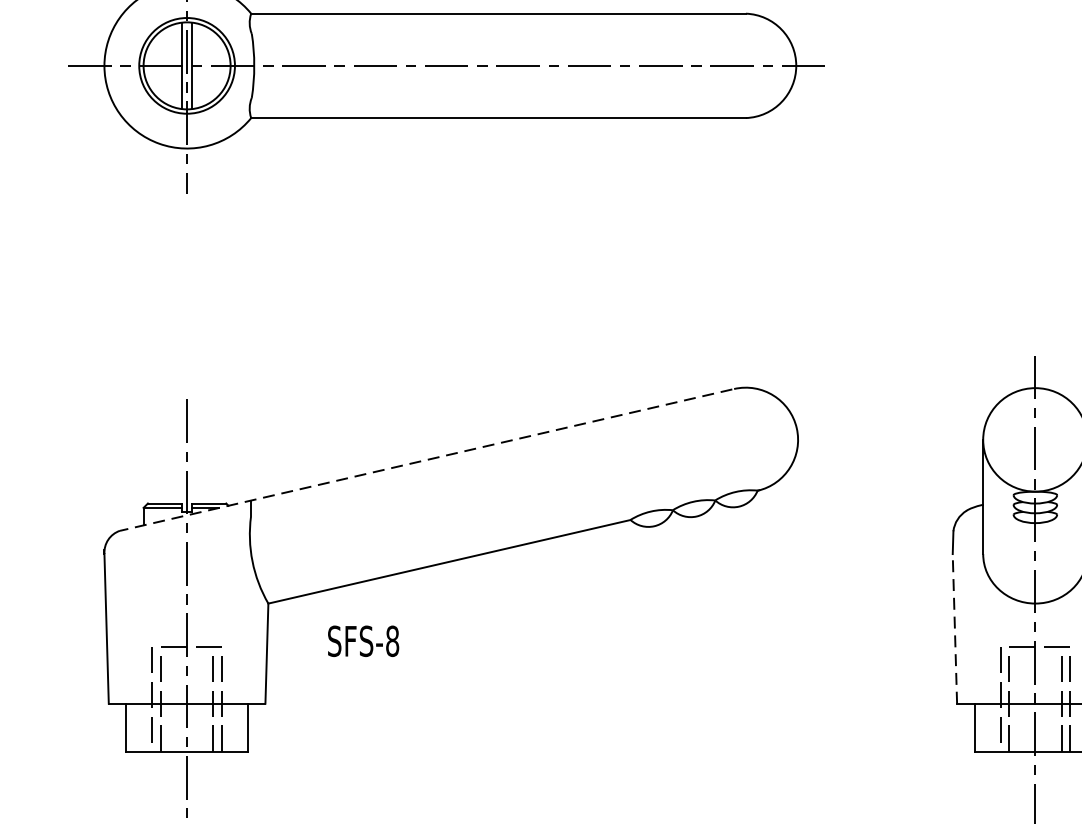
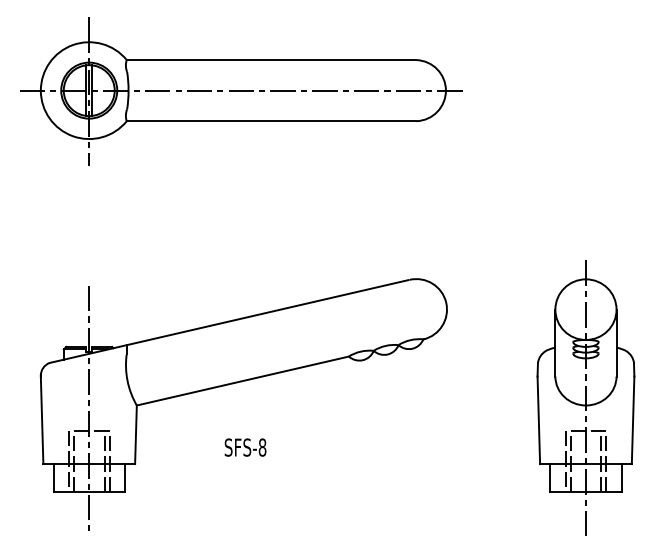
line: (426, 460) -> (229, 321), dashed -> solid
line: (954, 629) -> (538, 420), dashed -> solid
text: (363, 641) -> (245, 447), moved

